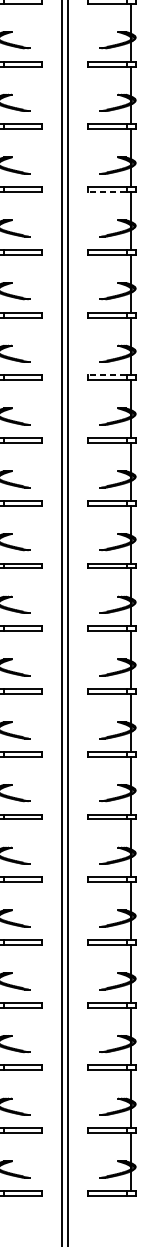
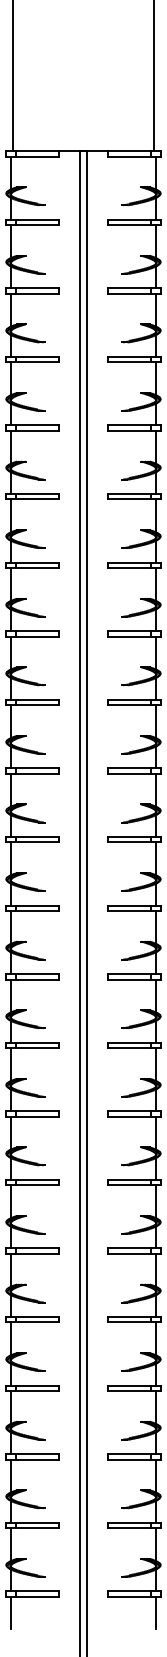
line: (106, 192) -> (128, 499), dashed -> solid
line: (106, 375) -> (128, 699), dashed -> solid
line: (130, 1210) -> (155, 1612), added

